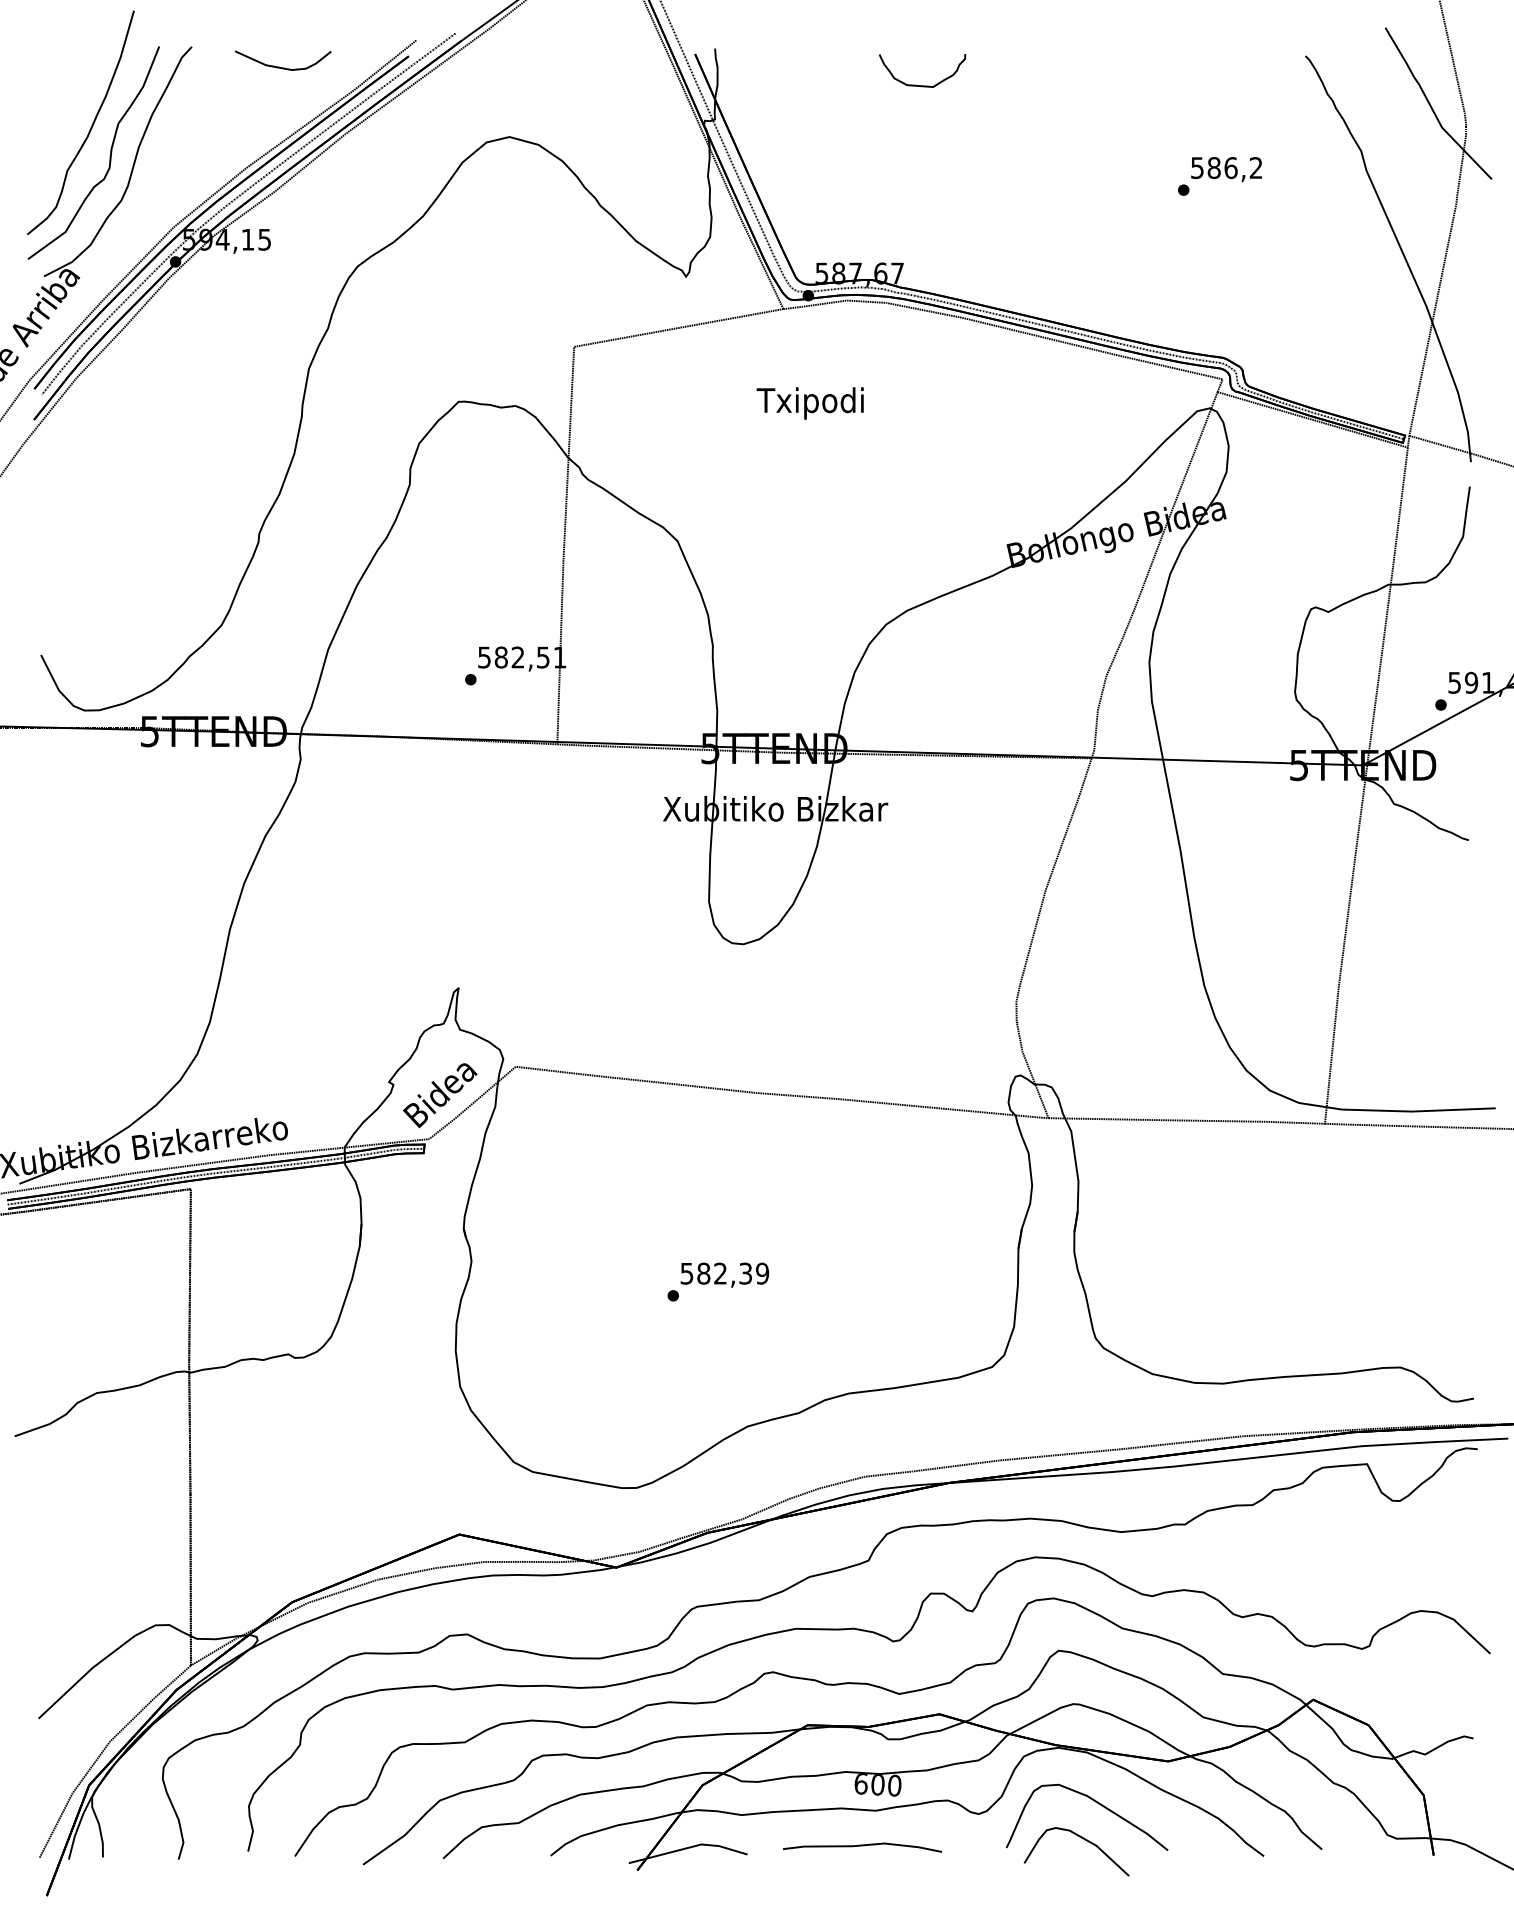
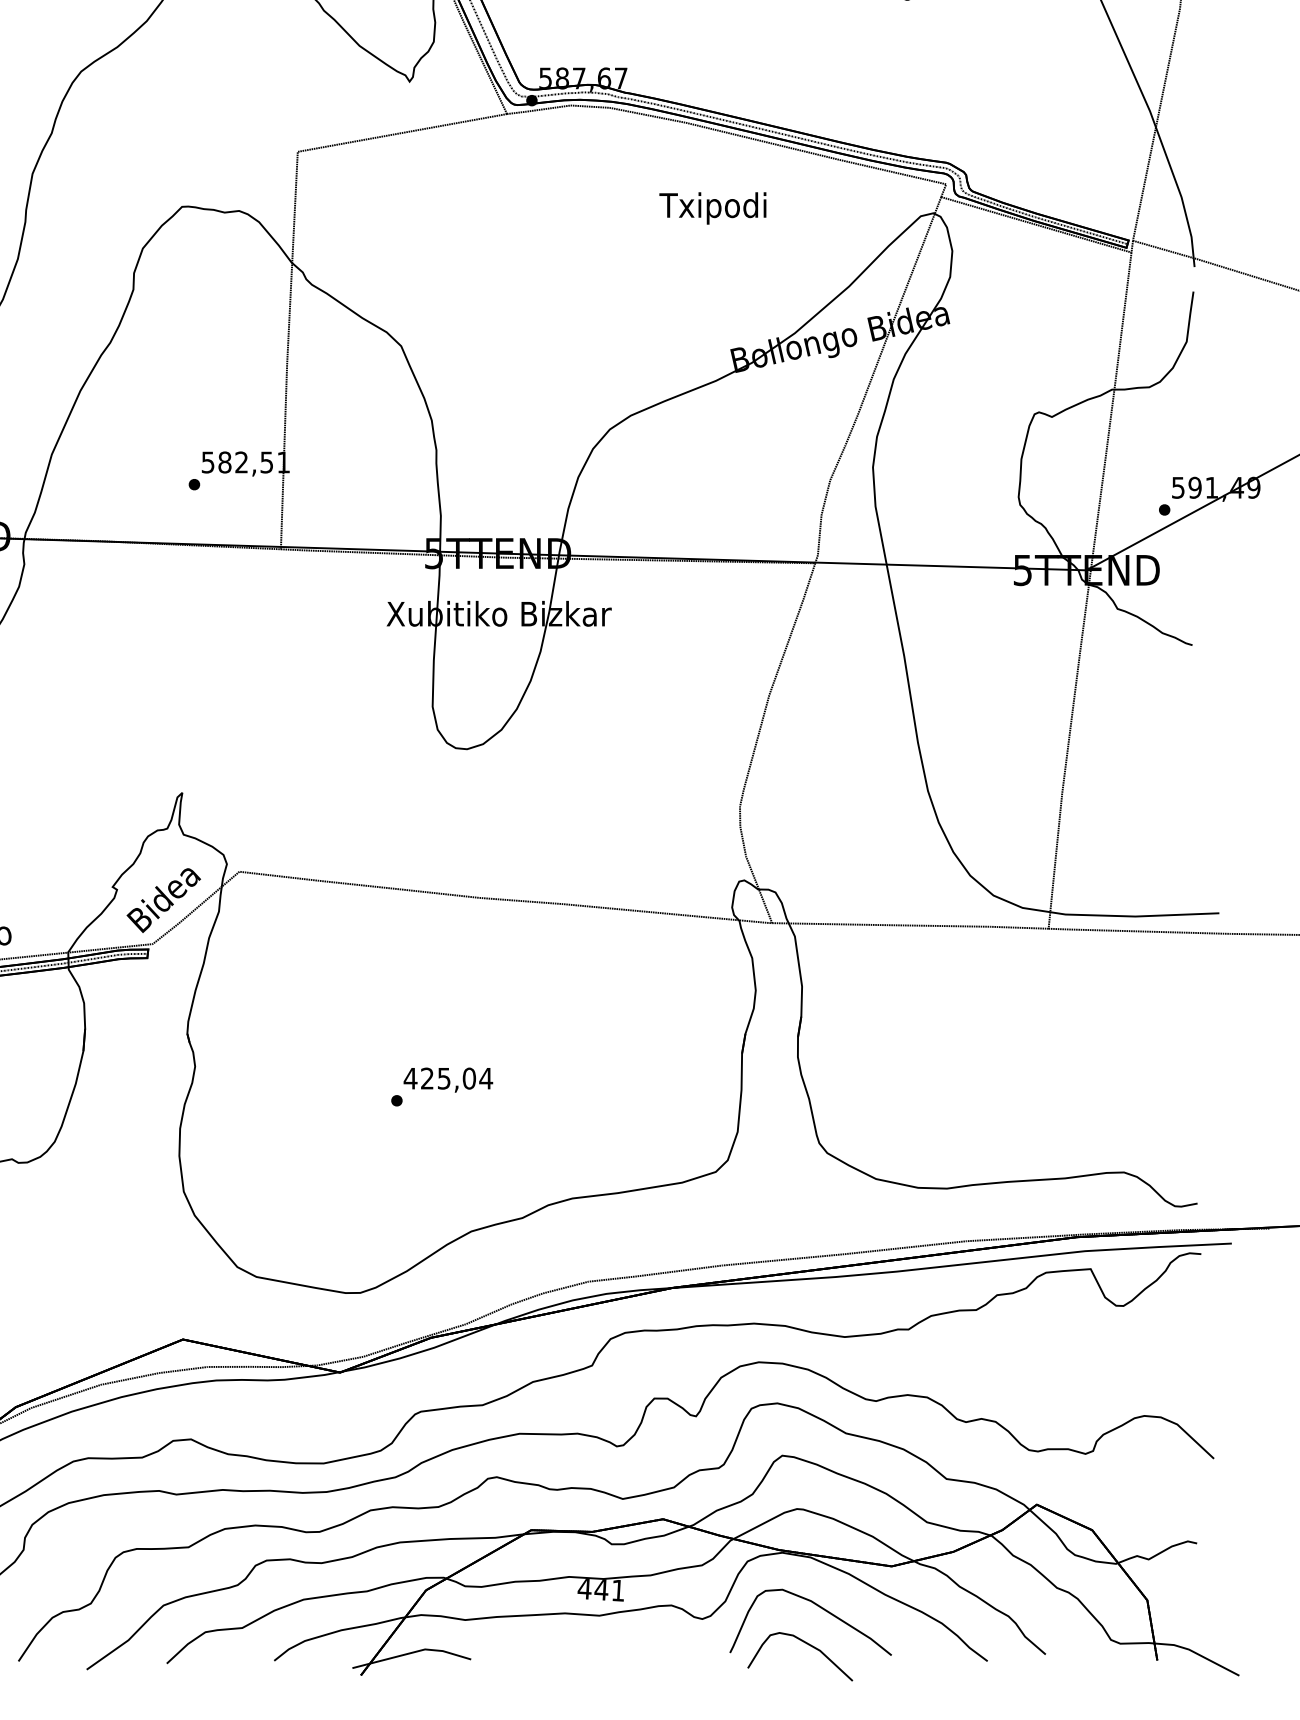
text: (809, 403) -> (712, 208), moved
text: (724, 1273) -> (448, 1078), 582,39 -> 425,04
text: (877, 1784) -> (601, 1589), 600 -> 441
curve: (862, 1846) -> (586, 1651), removed

